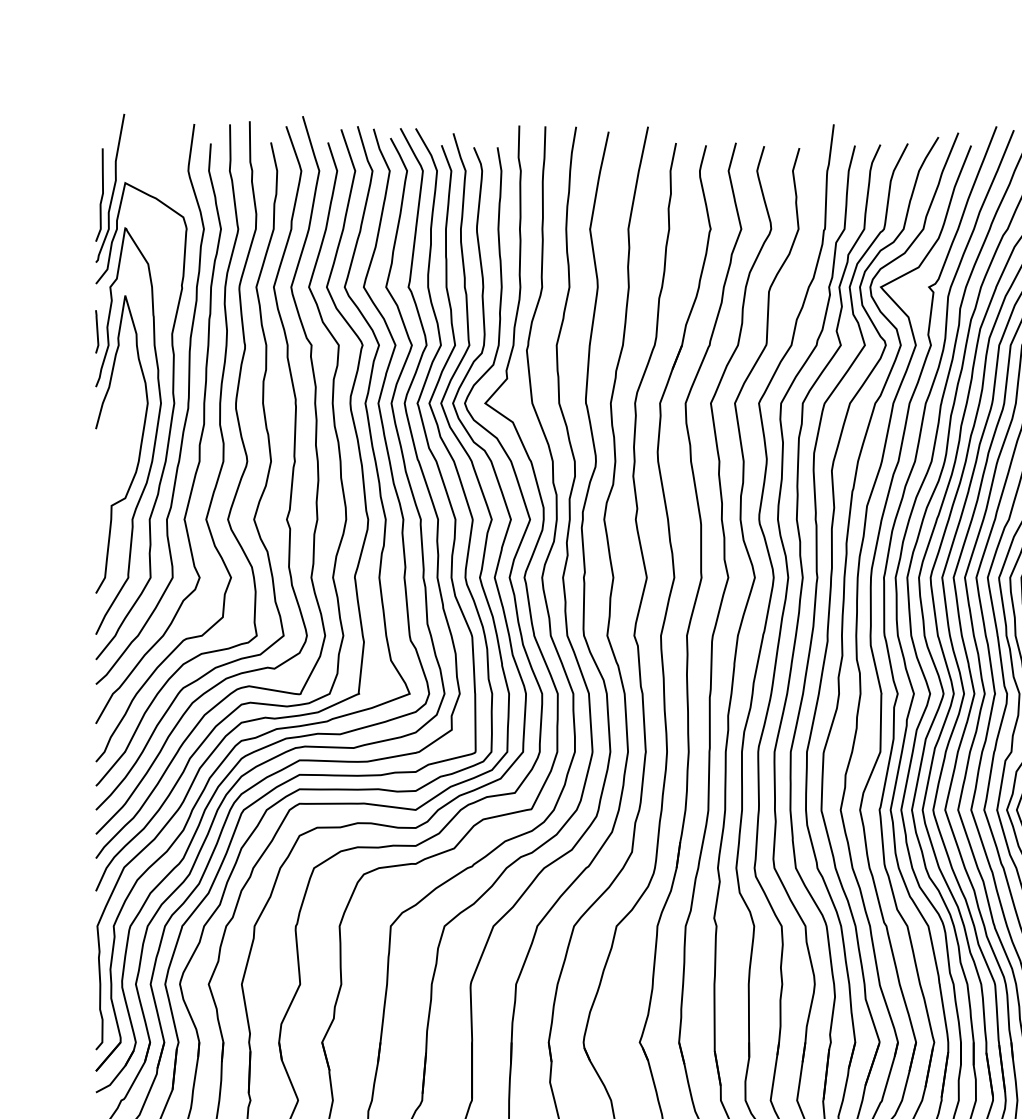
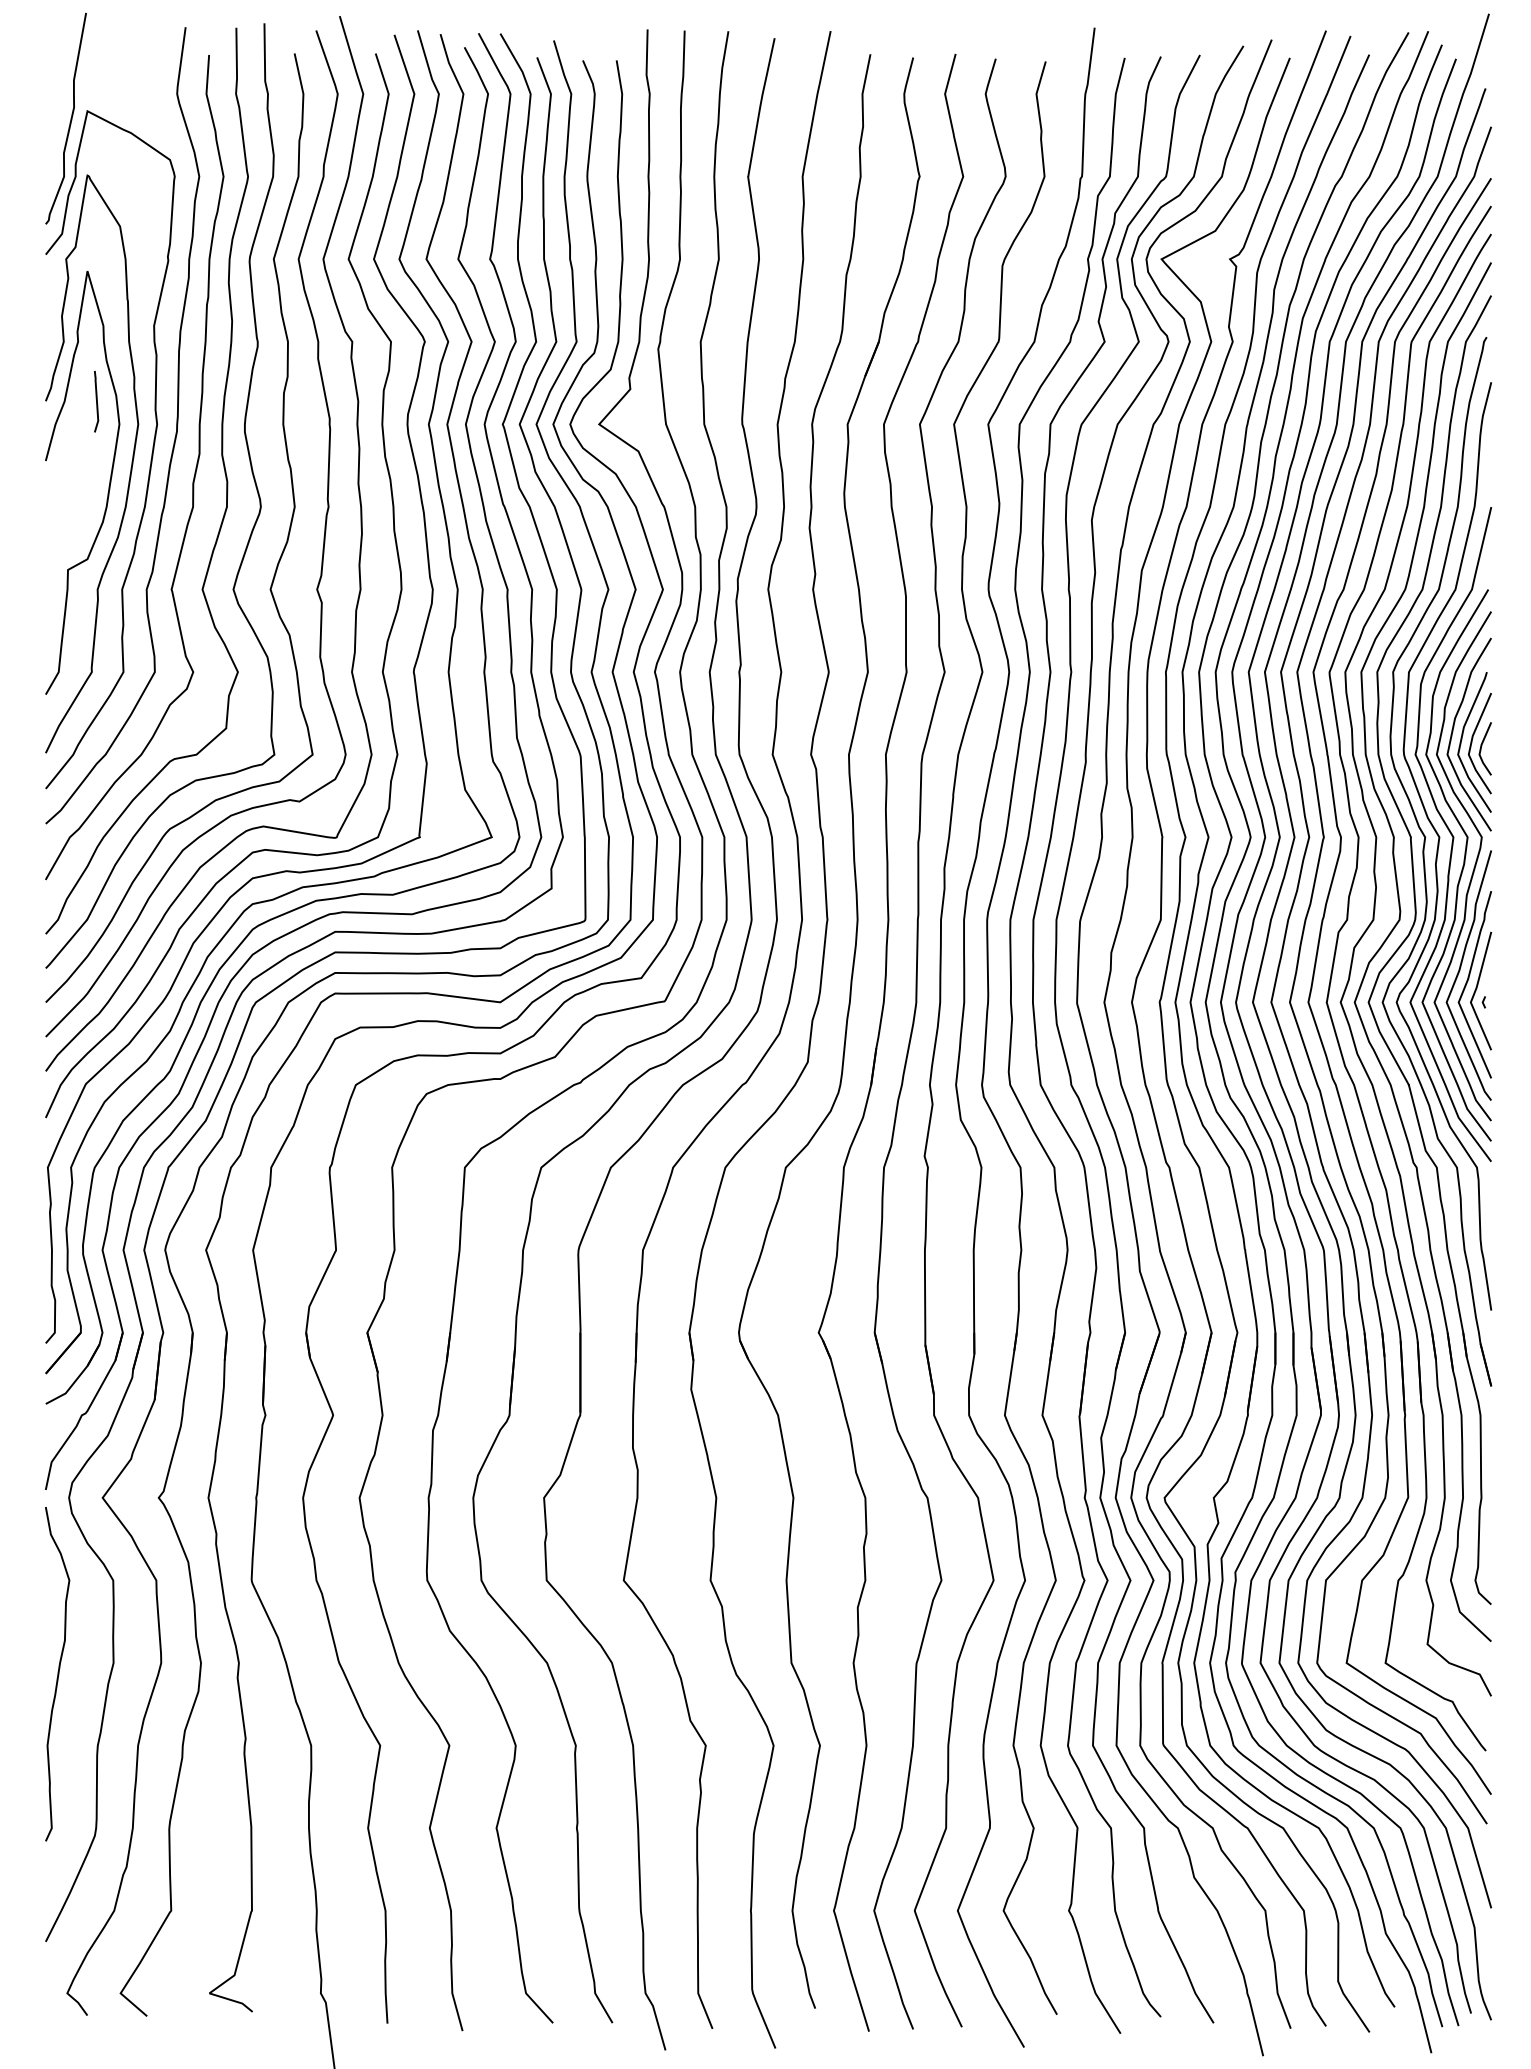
curve: (102, 194) -> (54, 127), removed
line: (97, 331) -> (96, 401), moved

